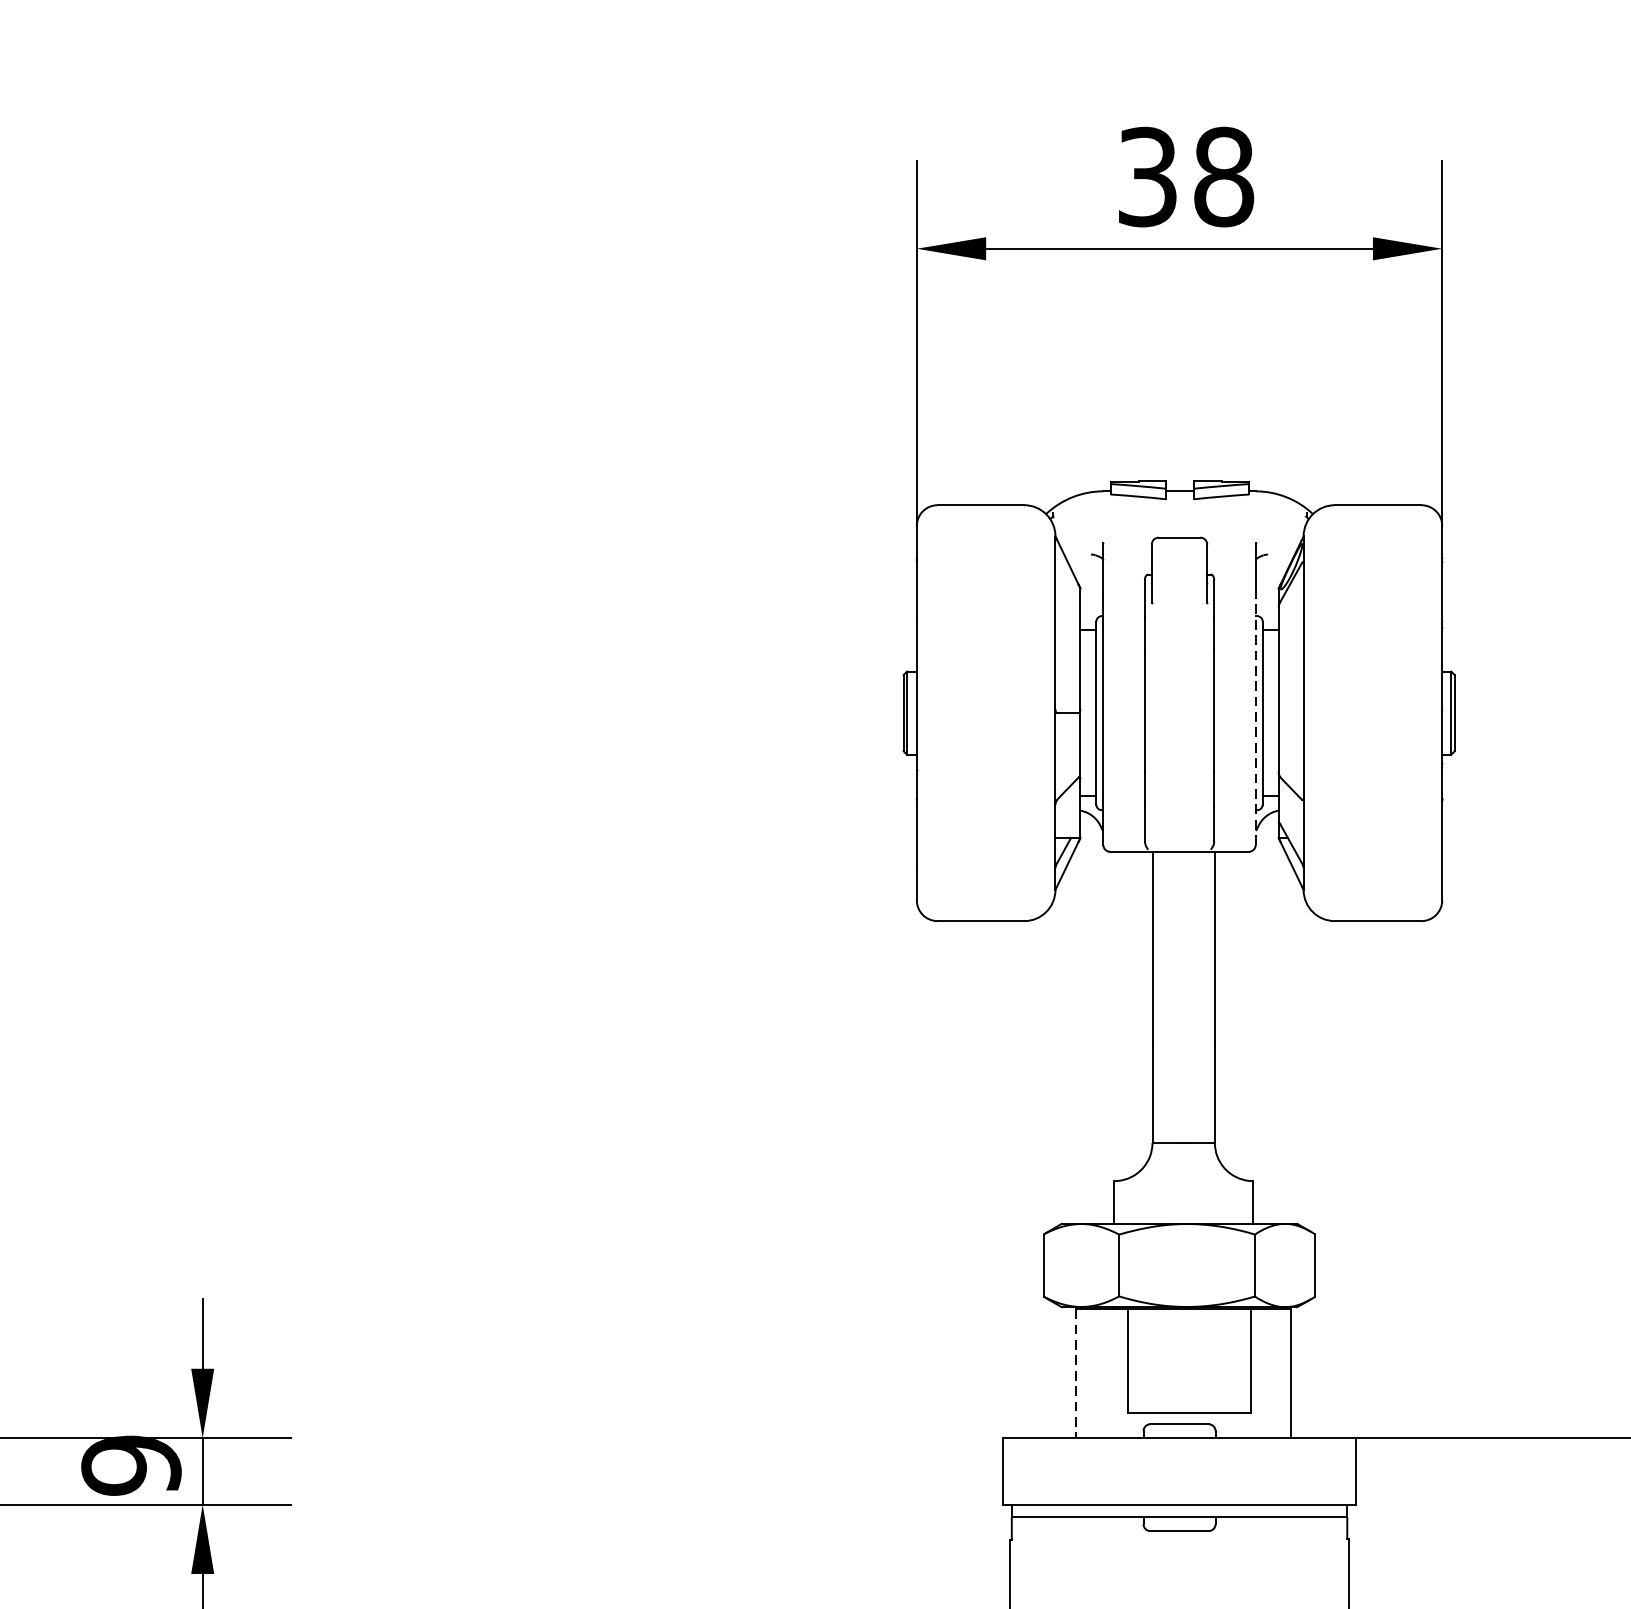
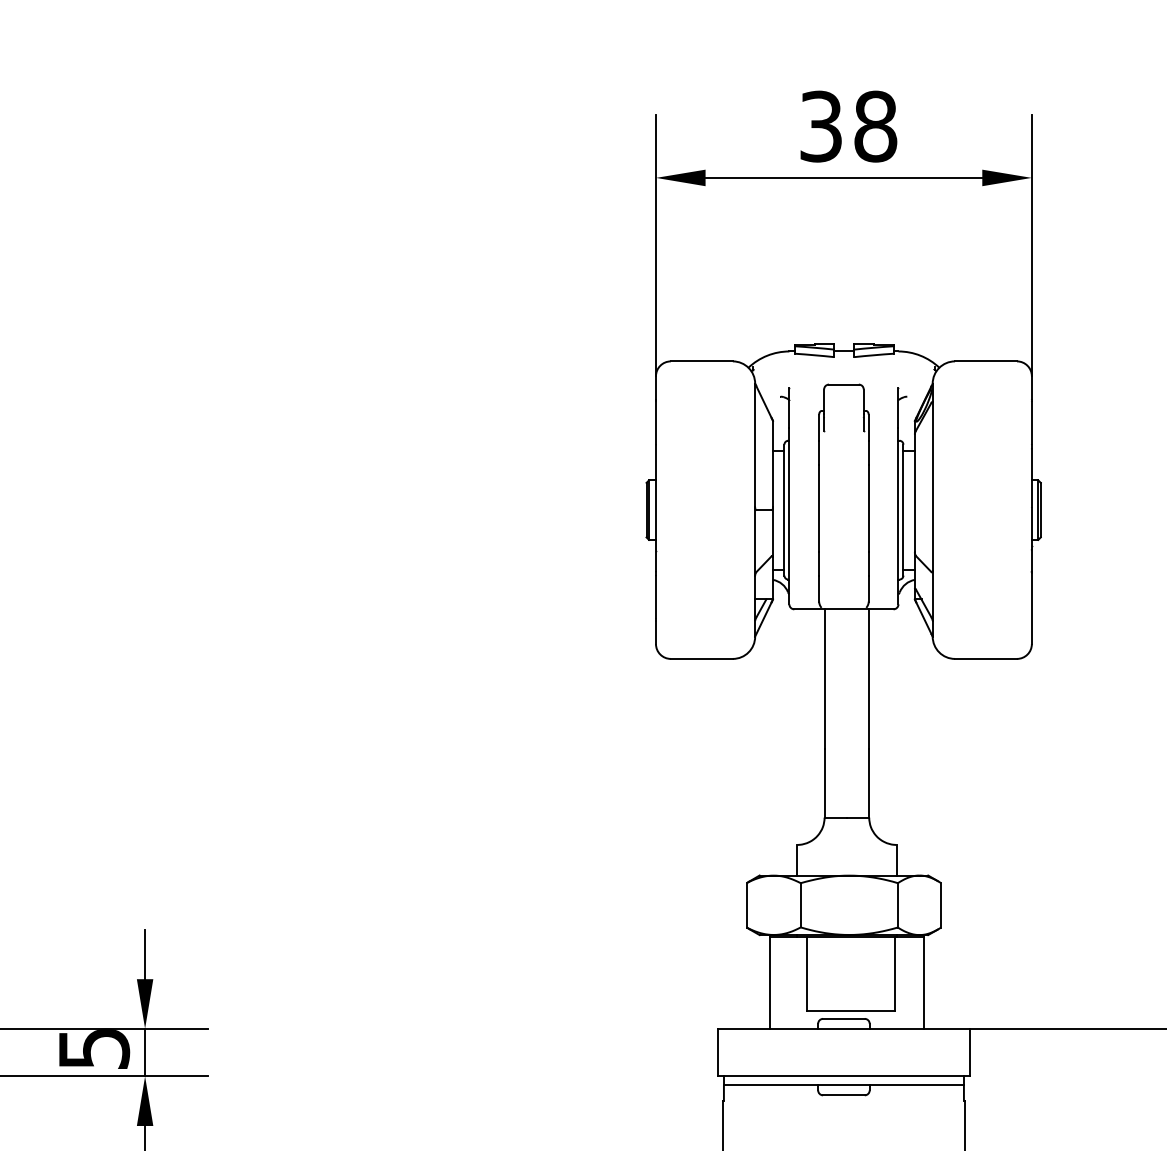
line: (1255, 720) -> (898, 515), dashed -> solid
line: (1076, 1374) -> (770, 983), dashed -> solid
text: (130, 1465) -> (93, 1048), 9 -> 5

